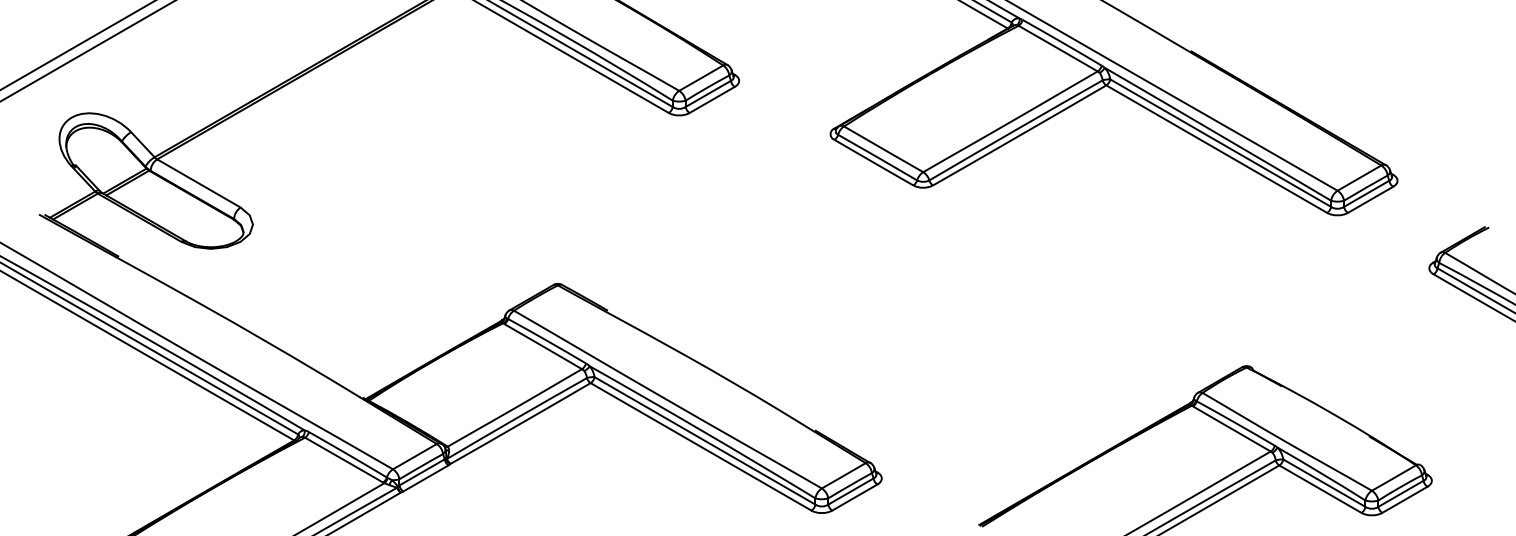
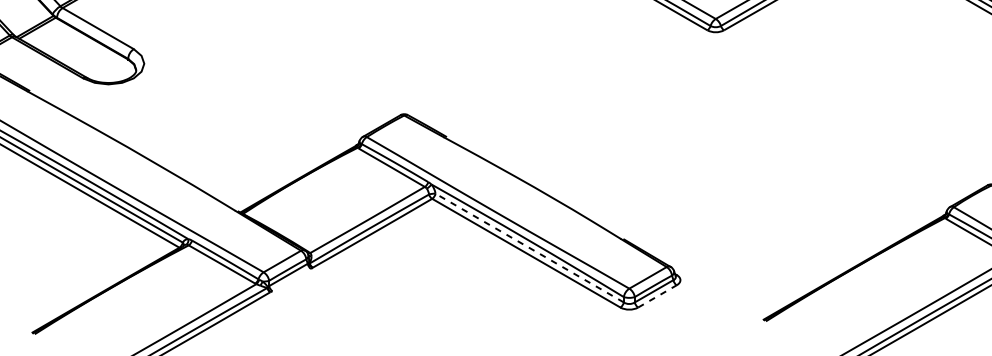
line: (704, 440) -> (529, 247), solid -> dashed
line: (425, 478) -> (291, 280), removed
line: (855, 497) -> (658, 296), solid -> dashed

